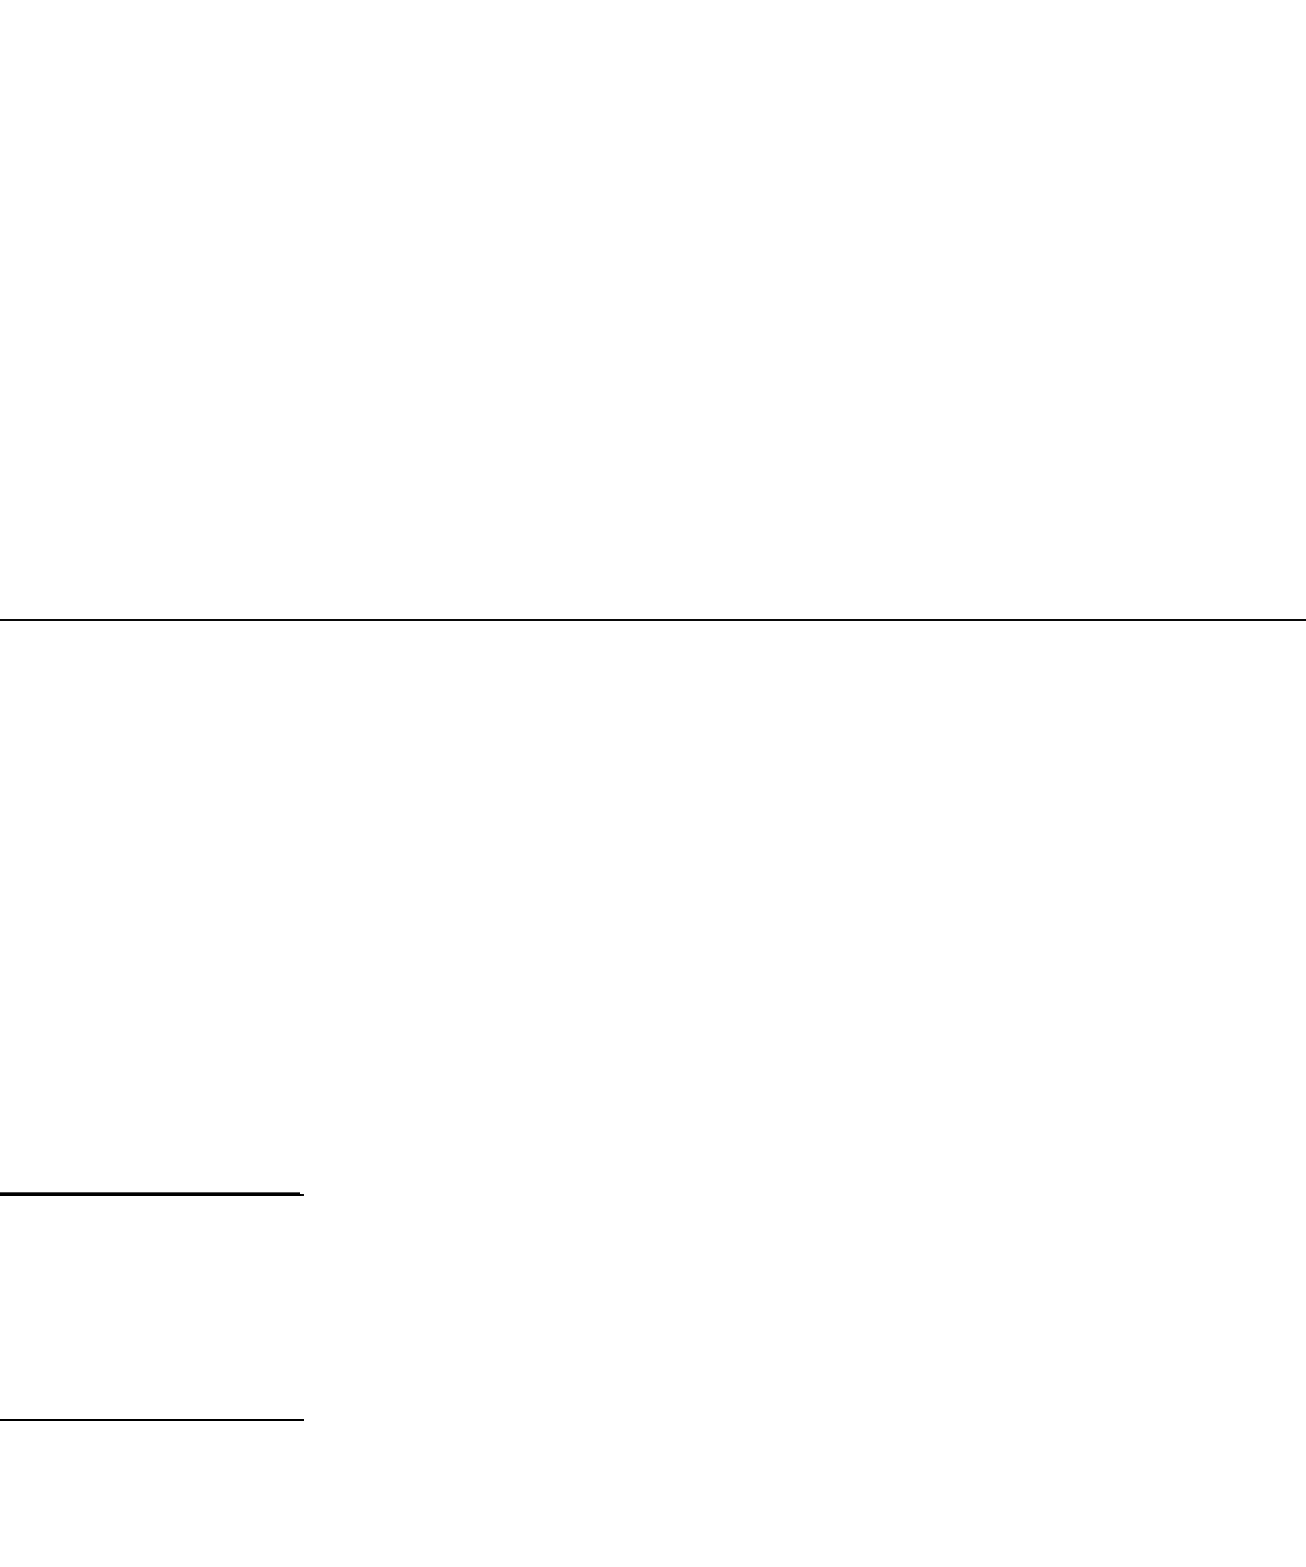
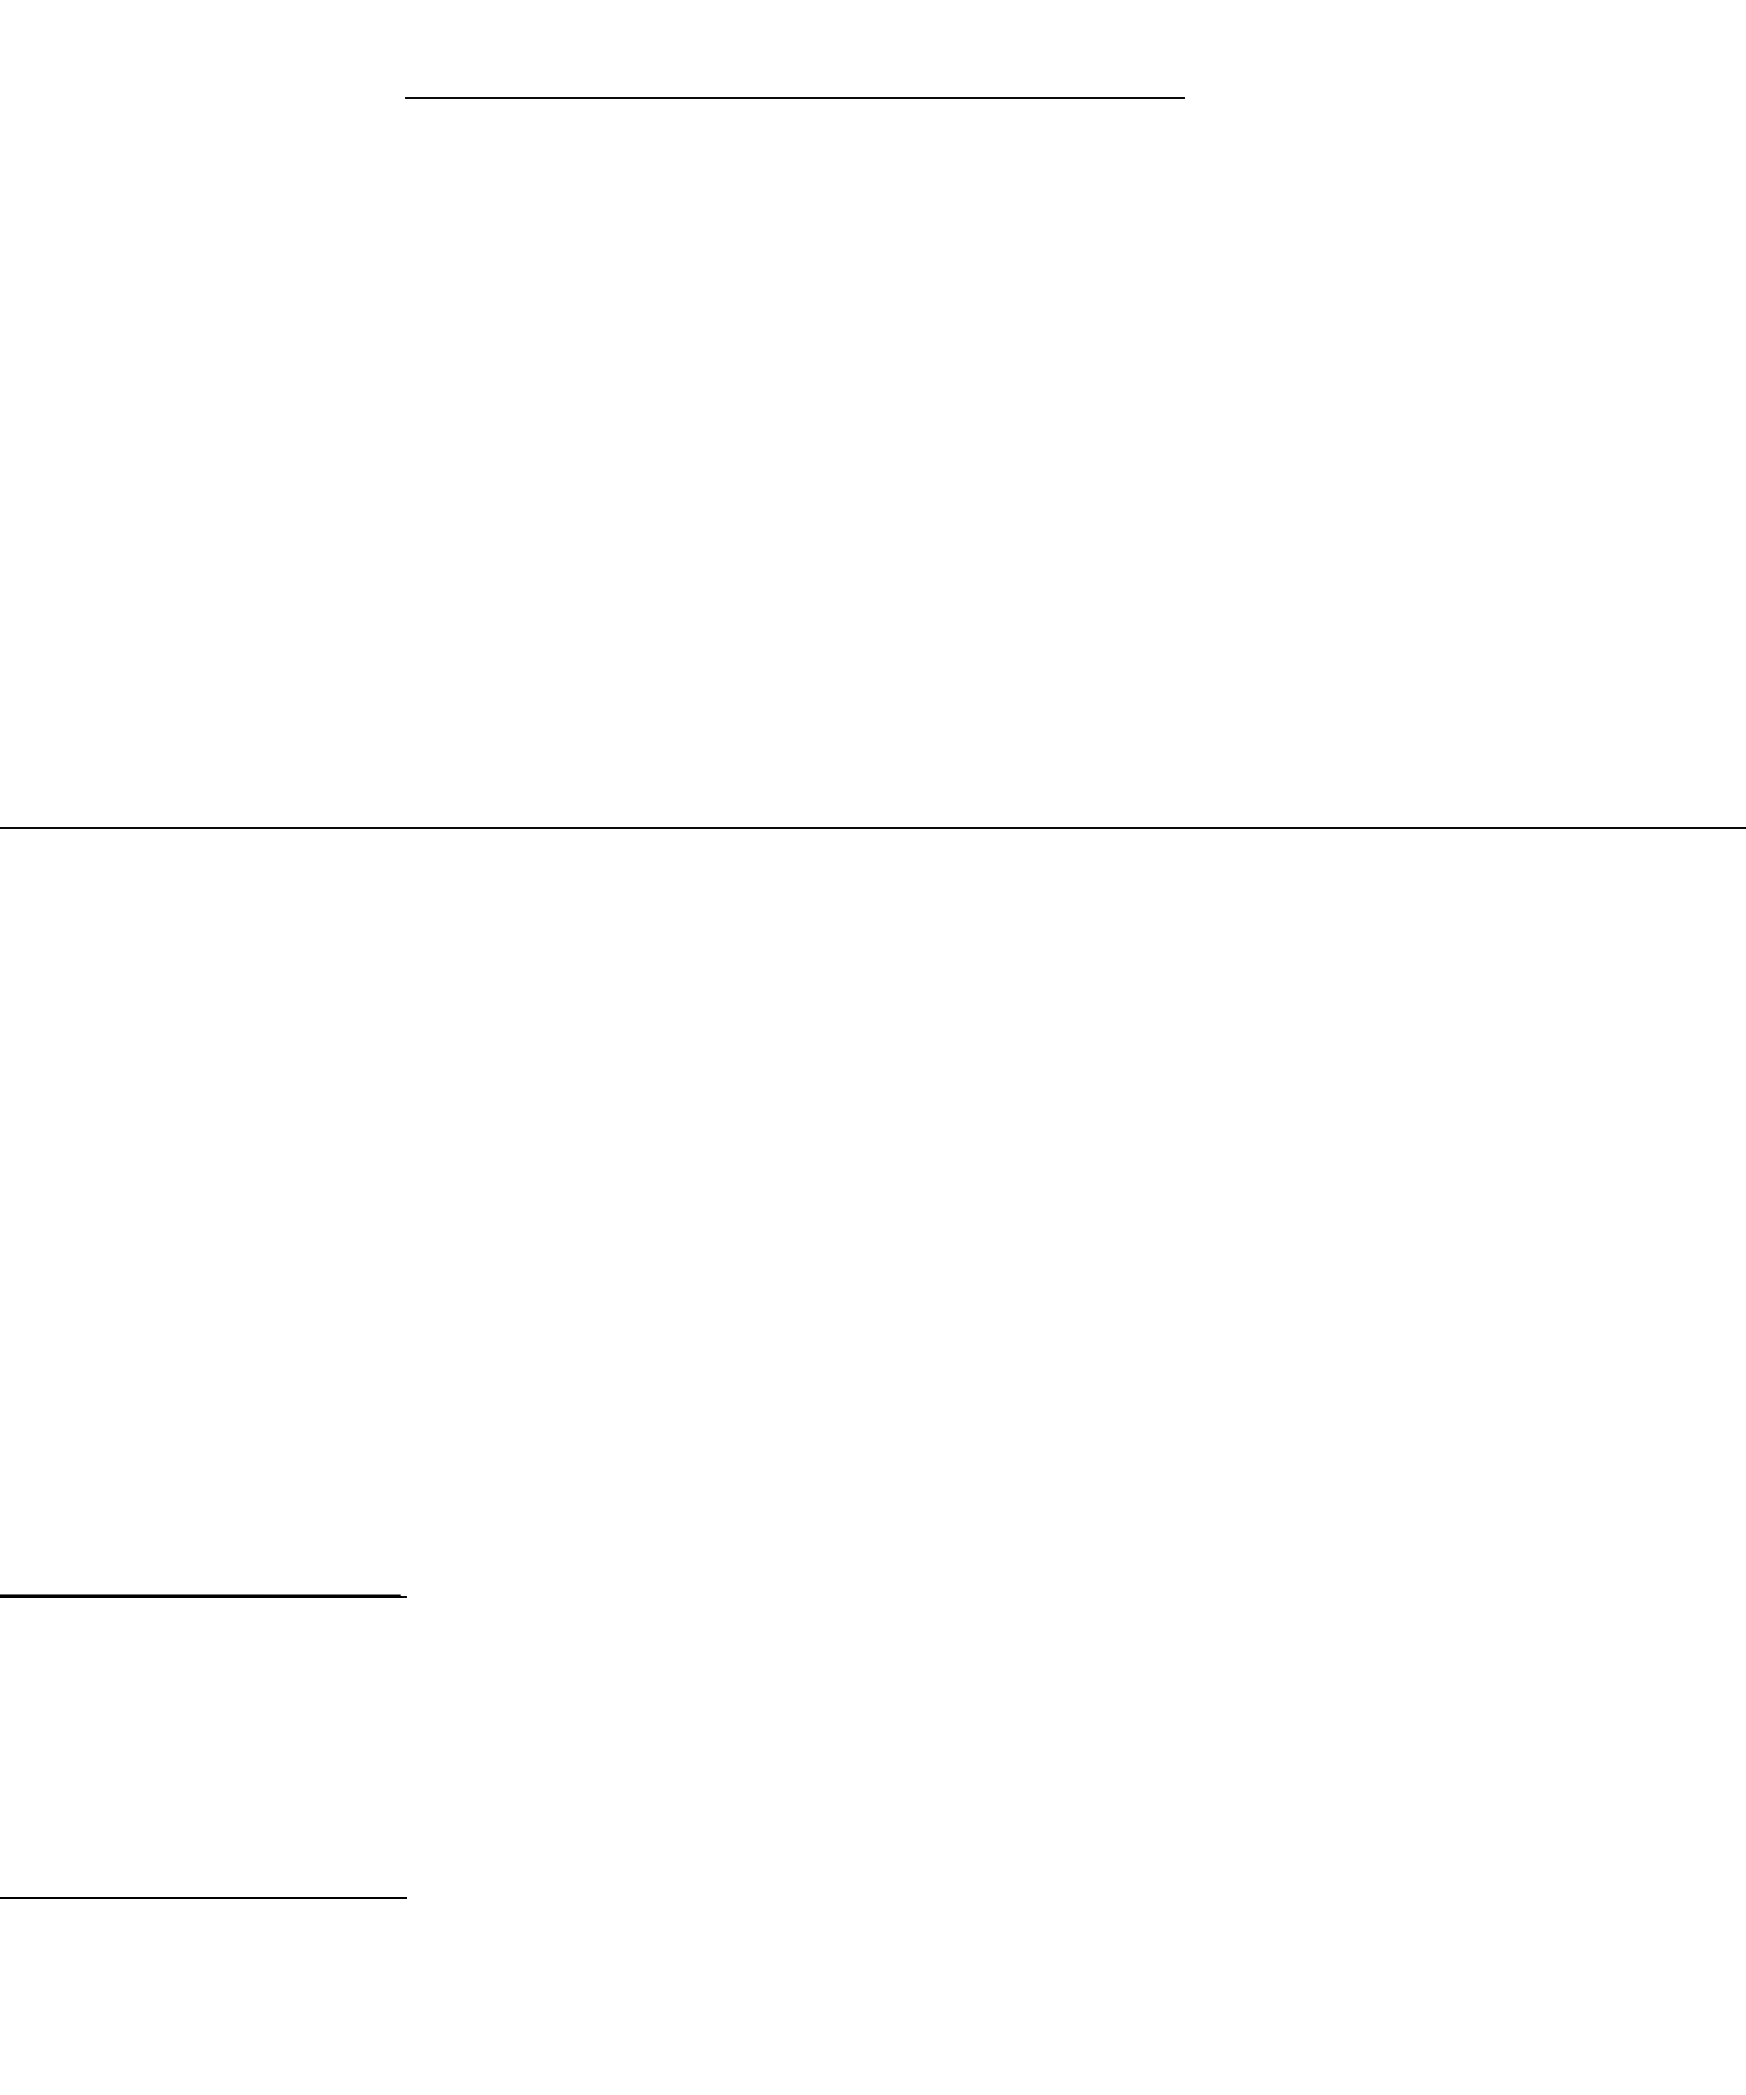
line: (594, 72) -> (794, 97), added

